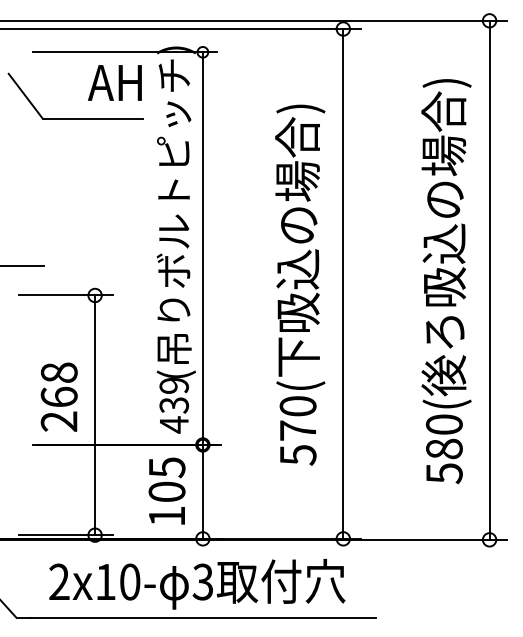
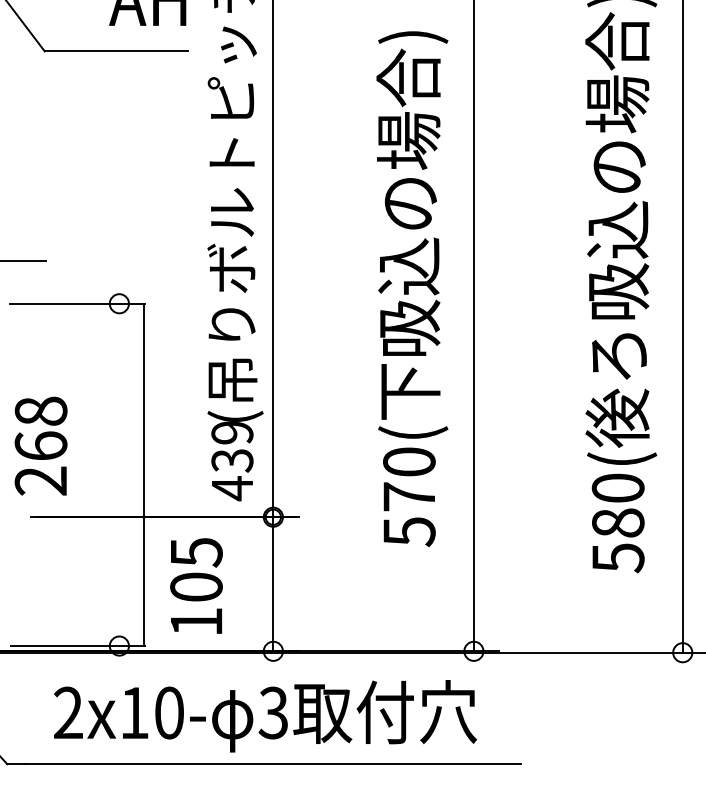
text: (58, 396) -> (40, 445), moved
line: (95, 415) -> (144, 475), moved
text: (166, 490) -> (195, 585), moved

